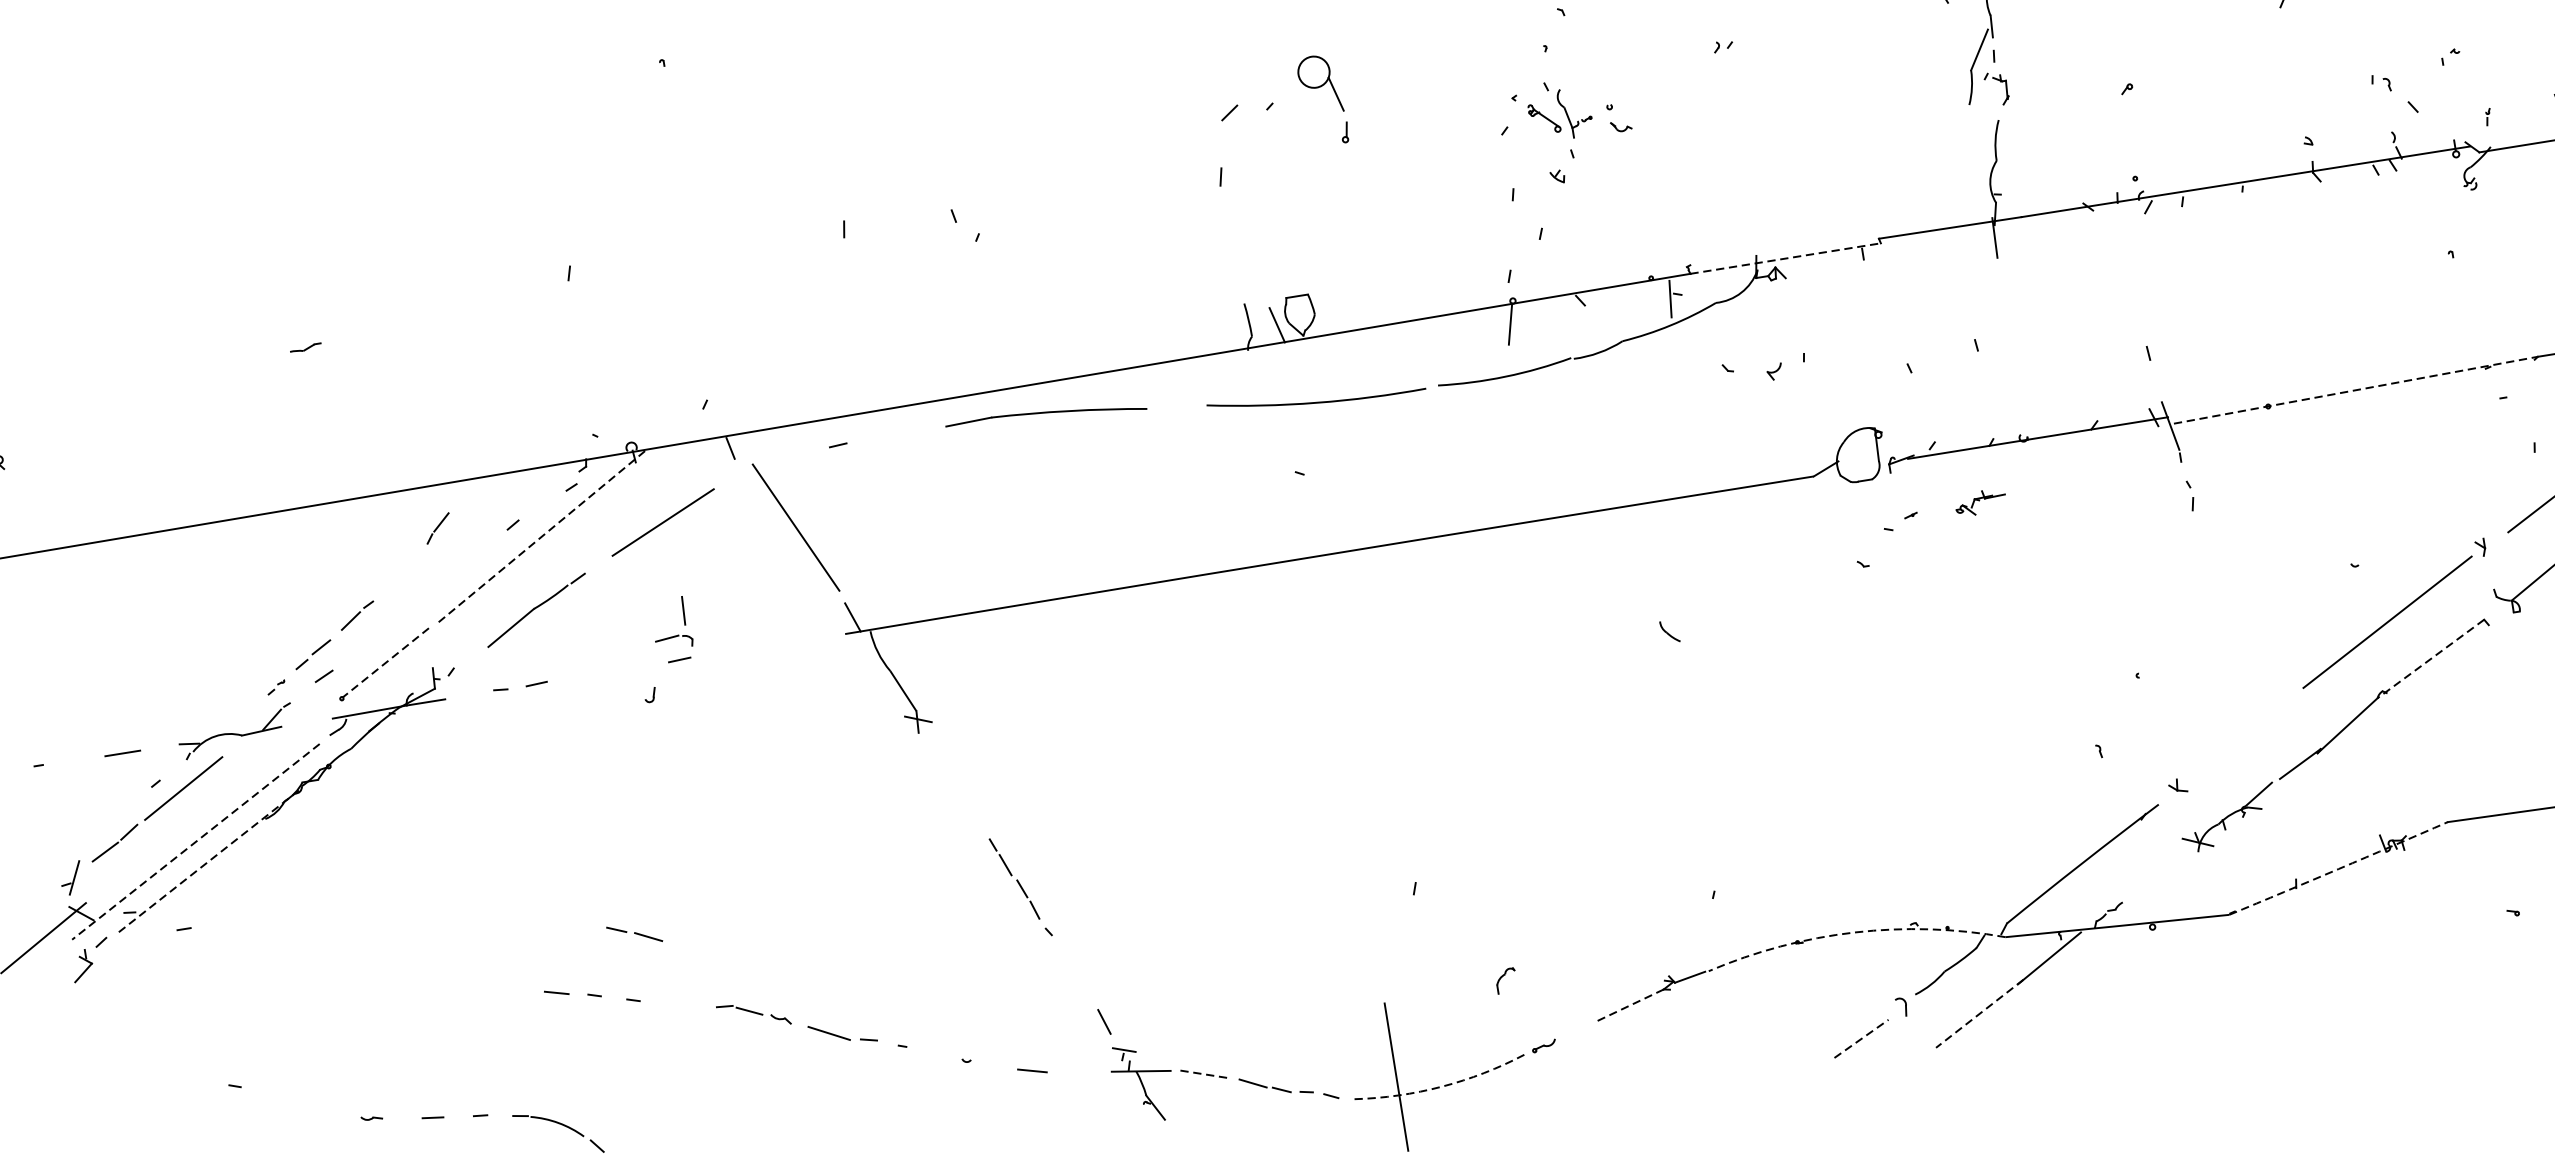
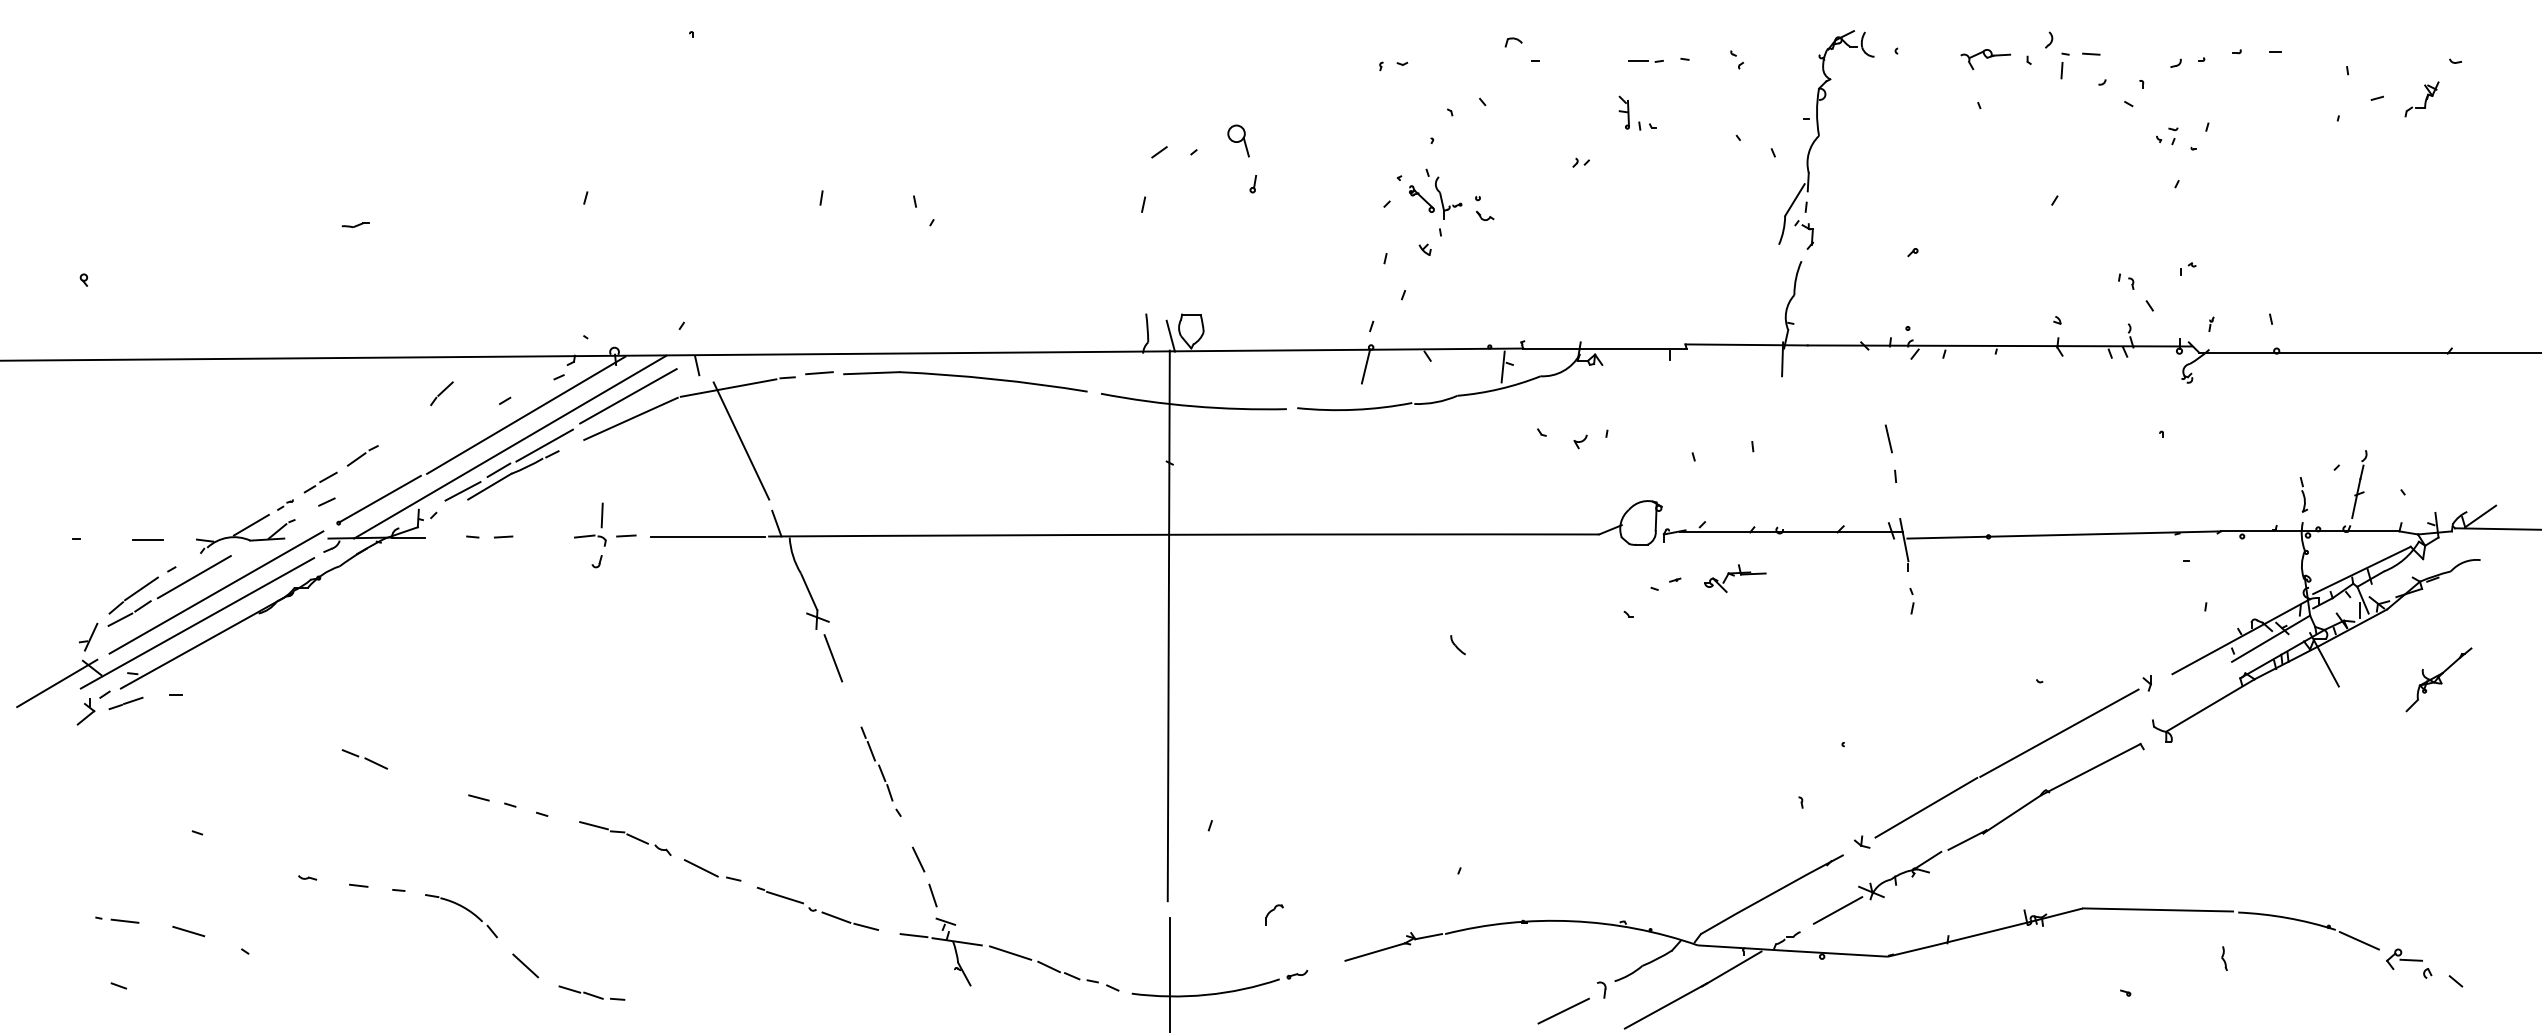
part: (1319, 84) -> (1238, 140), size x0.62
line: (1785, 258) -> (1604, 348), dashed -> solid
line: (2133, 310) -> (1888, 438), added
line: (2356, 389) -> (2064, 534), dashed -> solid
part: (1046, 416) -> (965, 381), size x1.43
line: (874, 434) -> (819, 373), added
line: (771, 467) -> (728, 387), added
line: (656, 496) -> (628, 396), added
part: (1980, 502) -> (1735, 578), size x1.43
line: (539, 538) -> (525, 415), dashed -> solid
line: (567, 569) -> (544, 445), added
line: (527, 577) -> (510, 446), added
line: (518, 606) -> (498, 469), added
part: (683, 621) -> (600, 524), moved
line: (480, 638) -> (462, 491), added
line: (775, 645) -> (708, 536), added
line: (2430, 658) -> (2090, 769), dashed -> solid
line: (386, 663) -> (380, 499), dashed -> solid
line: (1328, 663) -> (1168, 625), added
line: (239, 716) -> (250, 524), added
line: (2246, 733) -> (1926, 807), added
line: (944, 764) -> (833, 658), added
line: (212, 802) -> (216, 592), added
part: (116, 821) -> (133, 595), added
line: (195, 842) -> (197, 623), dashed -> solid
line: (210, 860) -> (207, 640), dashed -> solid
arc: (2338, 869) -> (1985, 933), dashed -> solid
line: (2161, 870) -> (1837, 910), added
arc: (1854, 932) -> (1572, 921), dashed -> solid
part: (634, 934) -> (364, 759), moved
line: (126, 948) -> (125, 703), added
line: (1080, 982) -> (918, 859), added
line: (695, 1003) -> (593, 825), added
line: (1629, 1005) -> (1374, 952), dashed -> solid
line: (1979, 1014) -> (1665, 1006), dashed -> solid
line: (1862, 1038) -> (1564, 1010), dashed -> solid
line: (932, 1051) -> (785, 897), added
line: (995, 1065) -> (836, 917), added
line: (1089, 1072) -> (913, 935), added
line: (1205, 1075) -> (1010, 953), dashed -> solid
arc: (1441, 1086) -> (1206, 994), dashed -> solid

